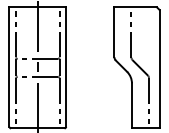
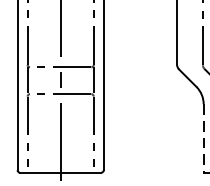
line: (131, 105) -> (202, 137), solid -> dashed

